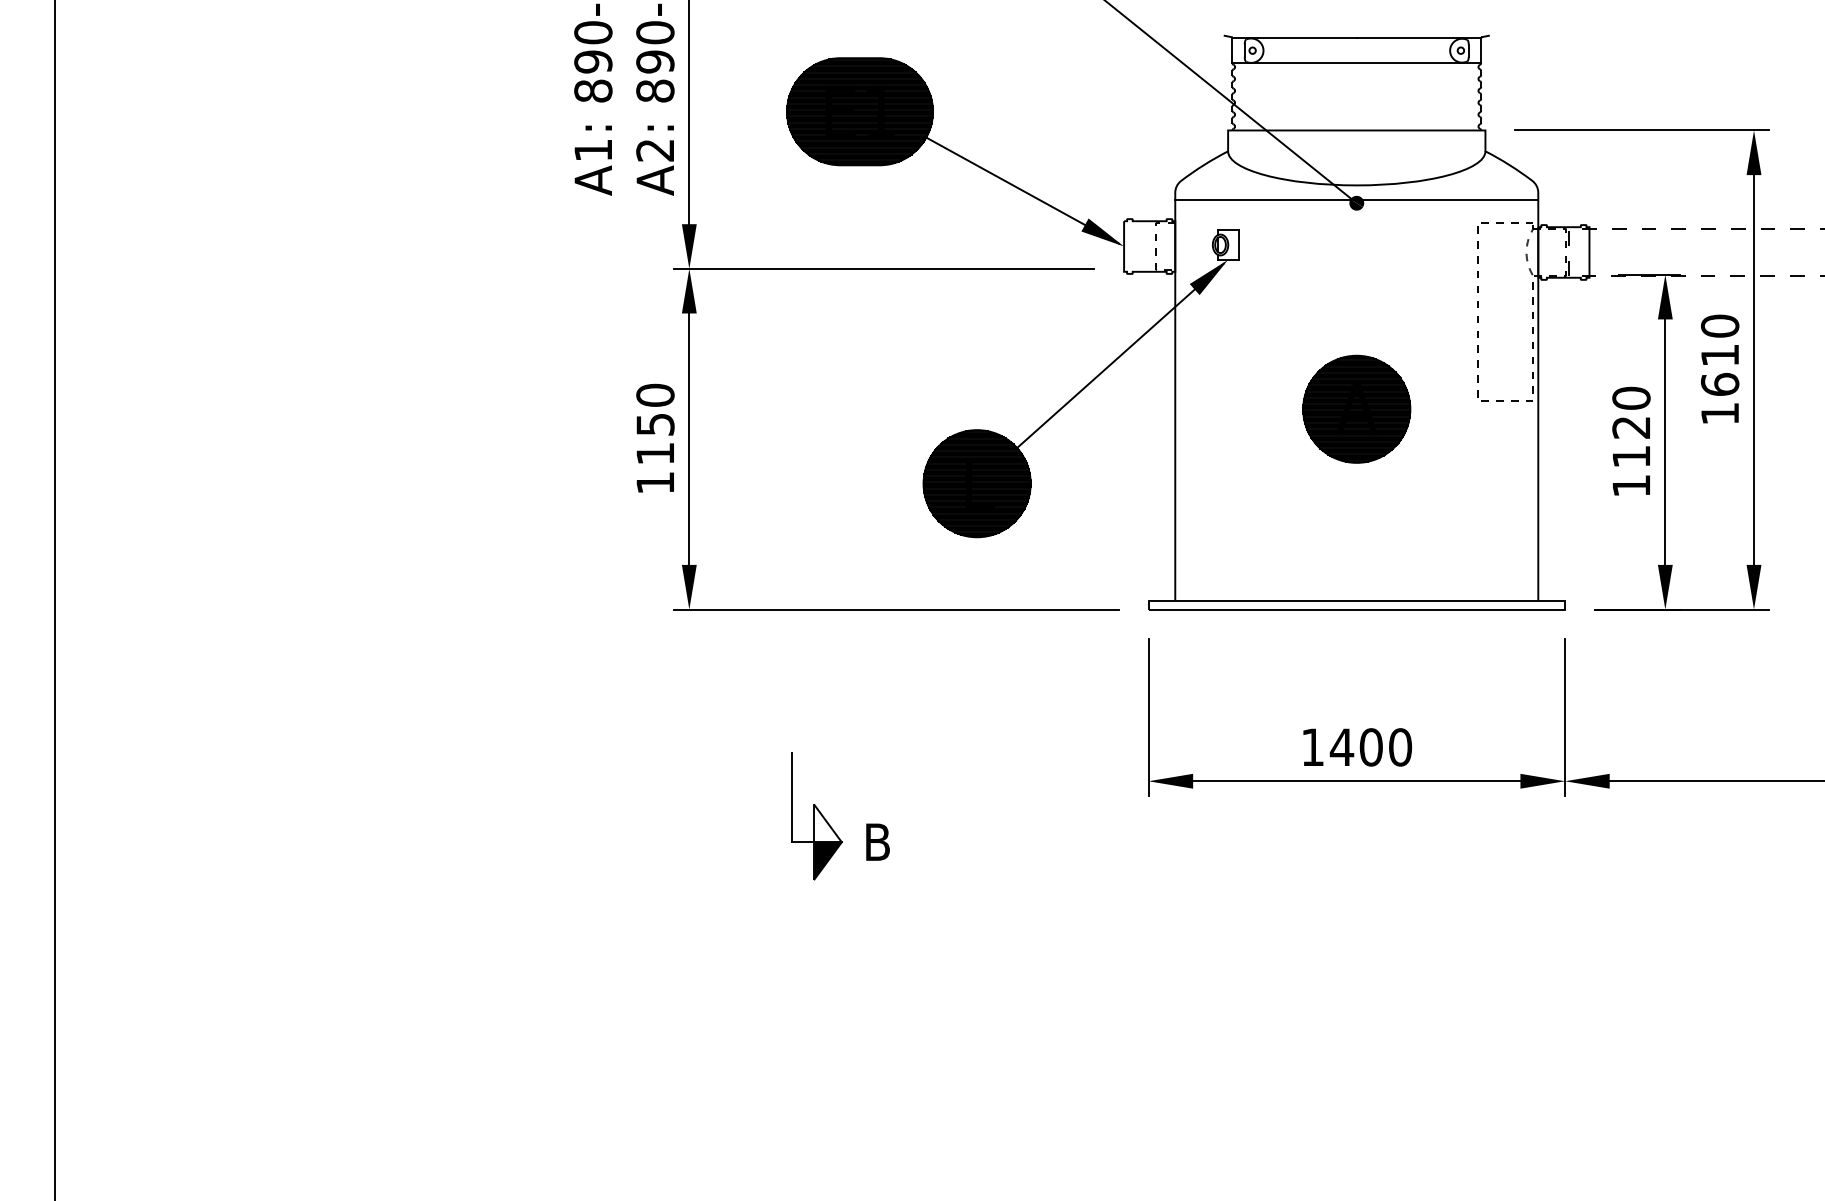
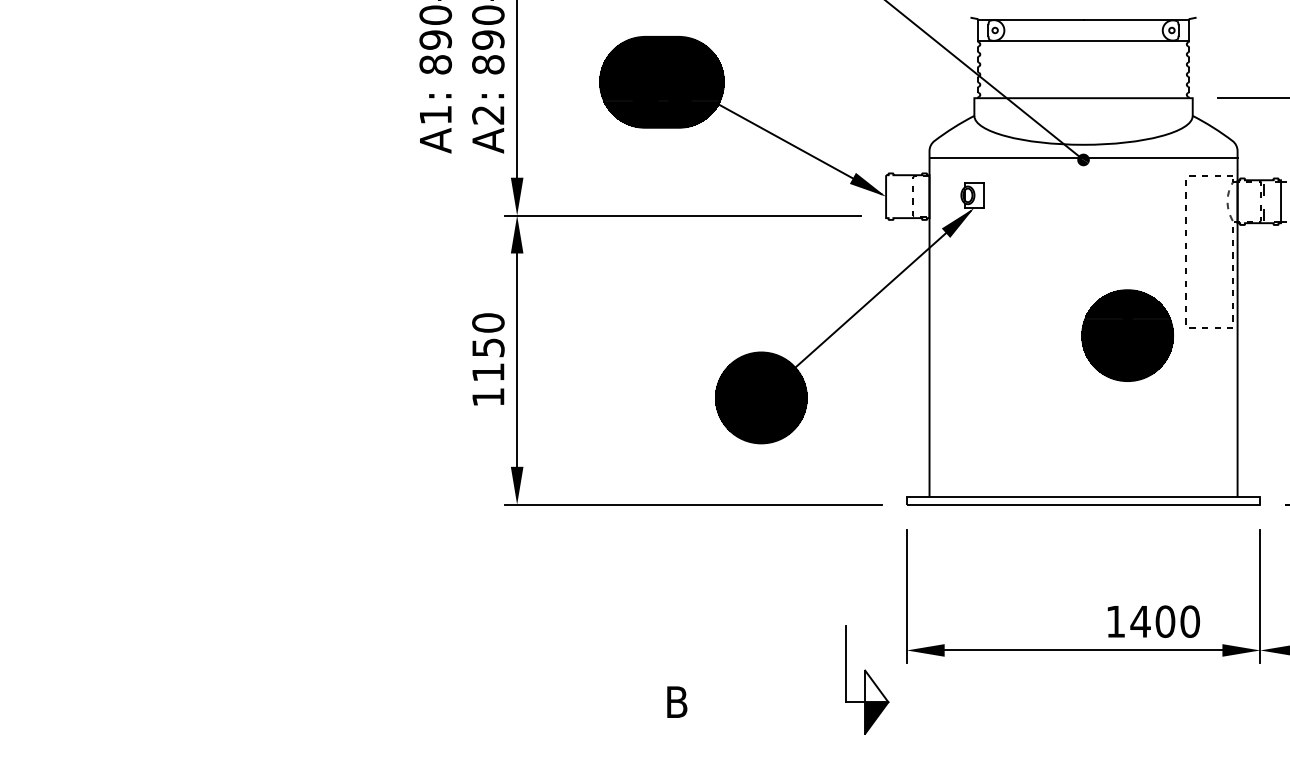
part: (1356, 408) -> (1127, 334), moved
text: (1357, 747) -> (1153, 621), moved
part: (816, 816) -> (866, 680), moved

